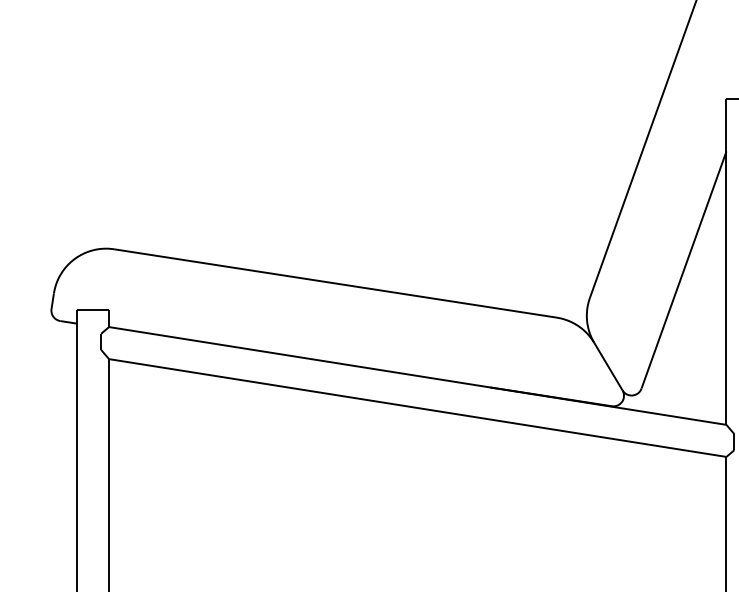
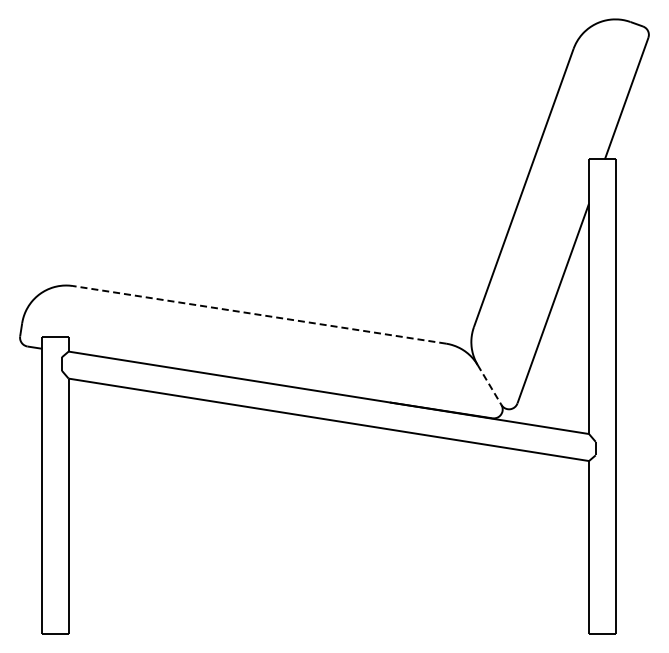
line: (335, 283) -> (259, 314), solid -> dashed
line: (608, 367) -> (489, 385), solid -> dashed

